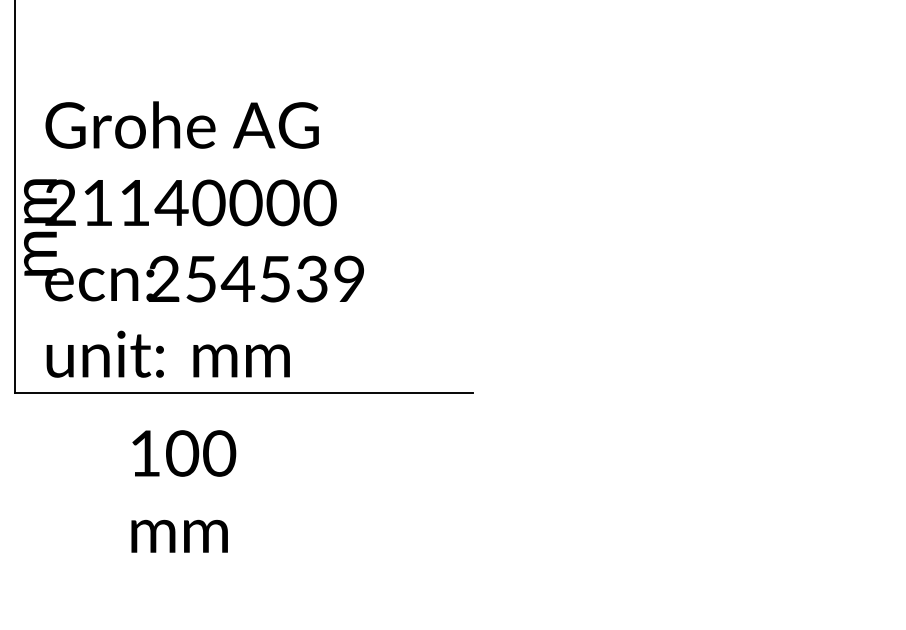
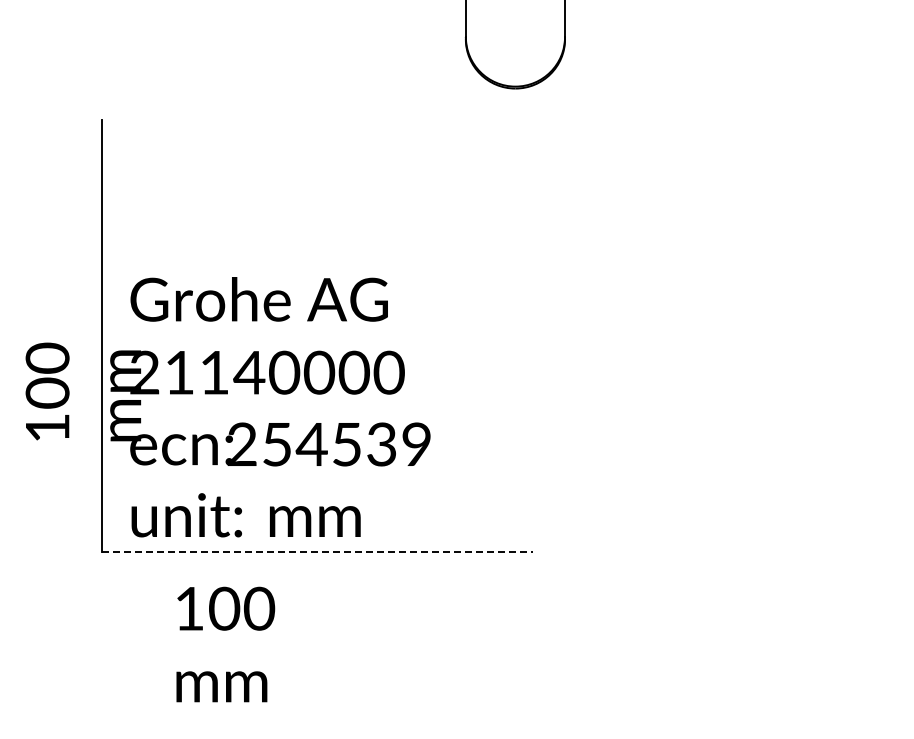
line: (244, 392) -> (317, 551), solid -> dashed
text: (183, 491) -> (225, 644), moved

